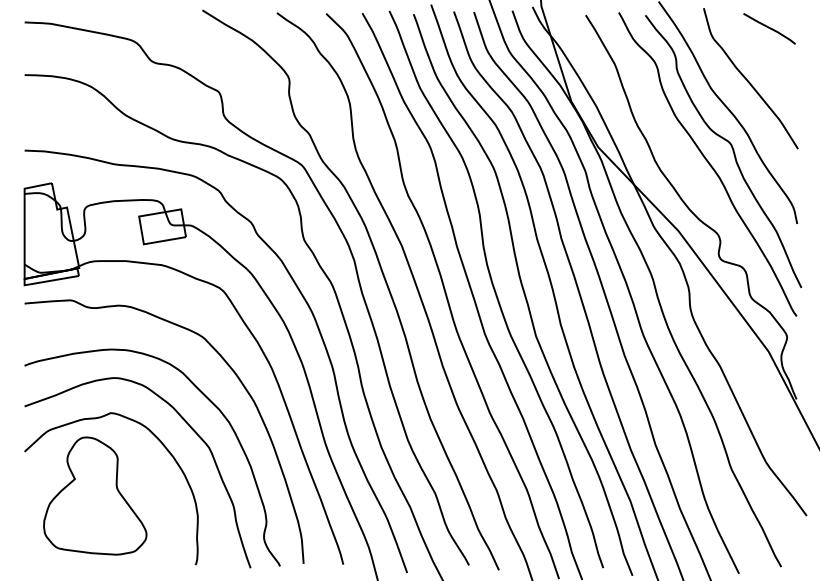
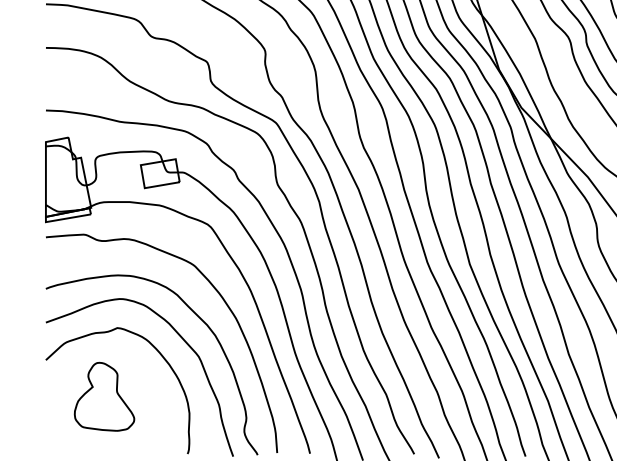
part: (95, 495) -> (104, 396), size x0.7

